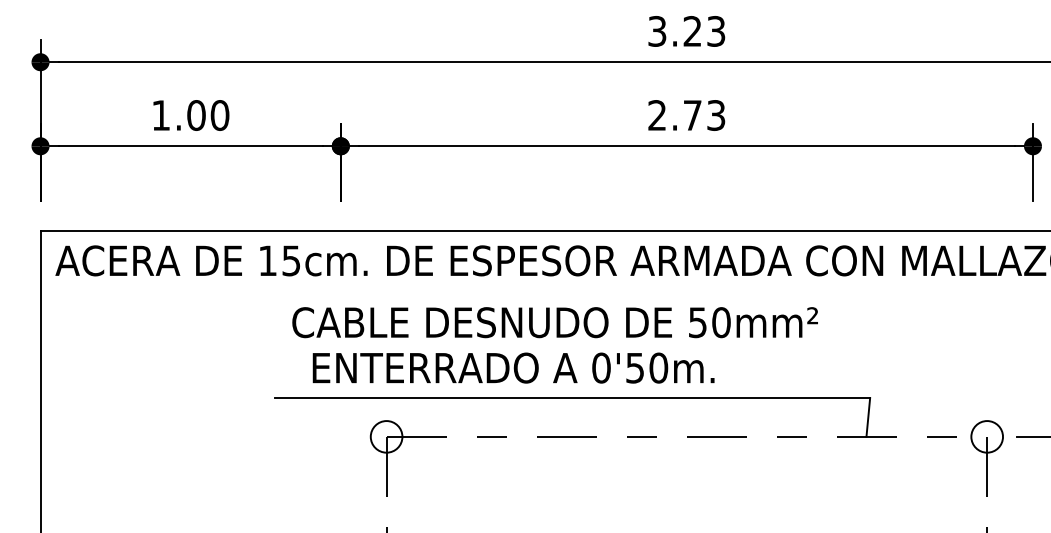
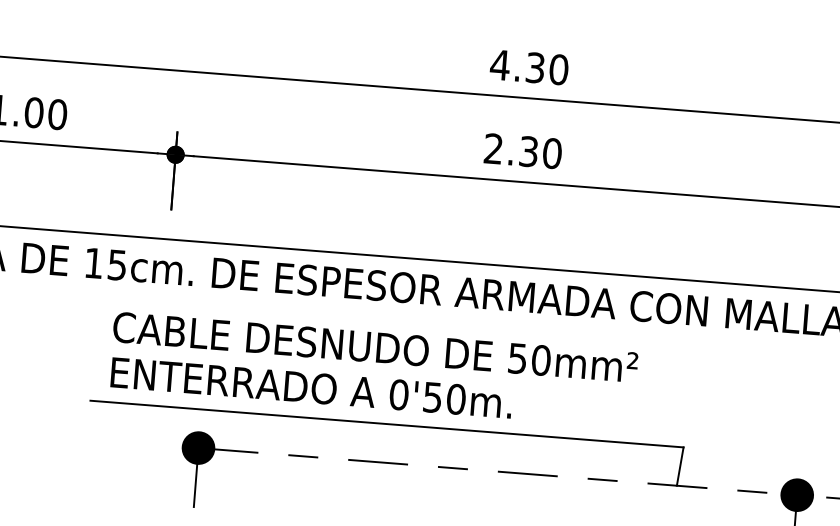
text: (686, 31) -> (529, 67), 3.23 -> 4.30
text: (704, 115) -> (540, 152), 2.73 -> 2.30
text: (513, 367) -> (311, 387), moved
fill: (386, 436) -> (198, 447), added
fill: (987, 436) -> (797, 494), added

